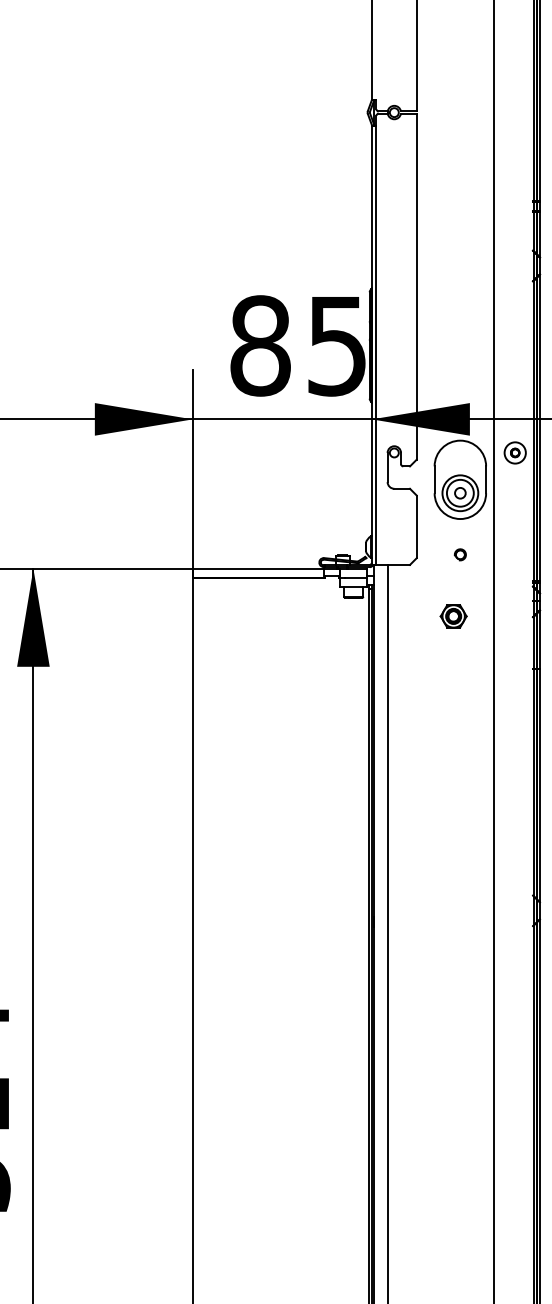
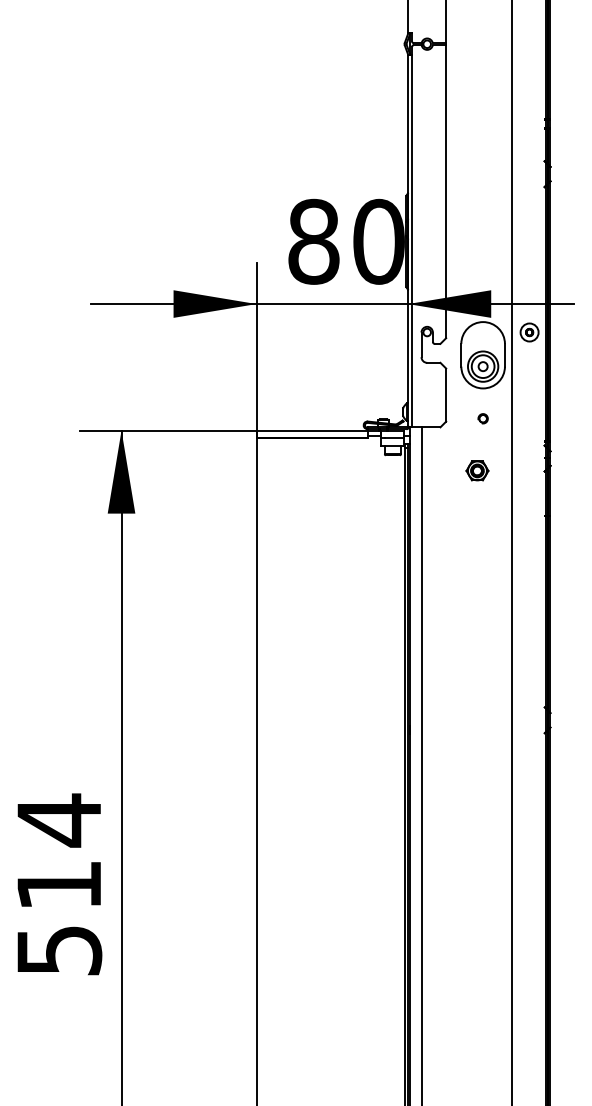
text: (336, 345) -> (378, 241), 85 -> 80

